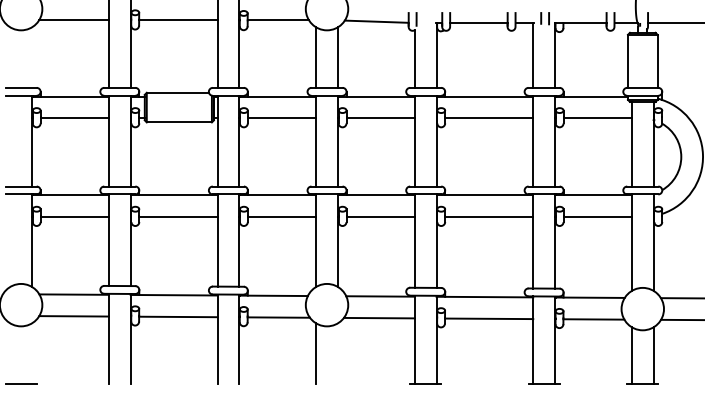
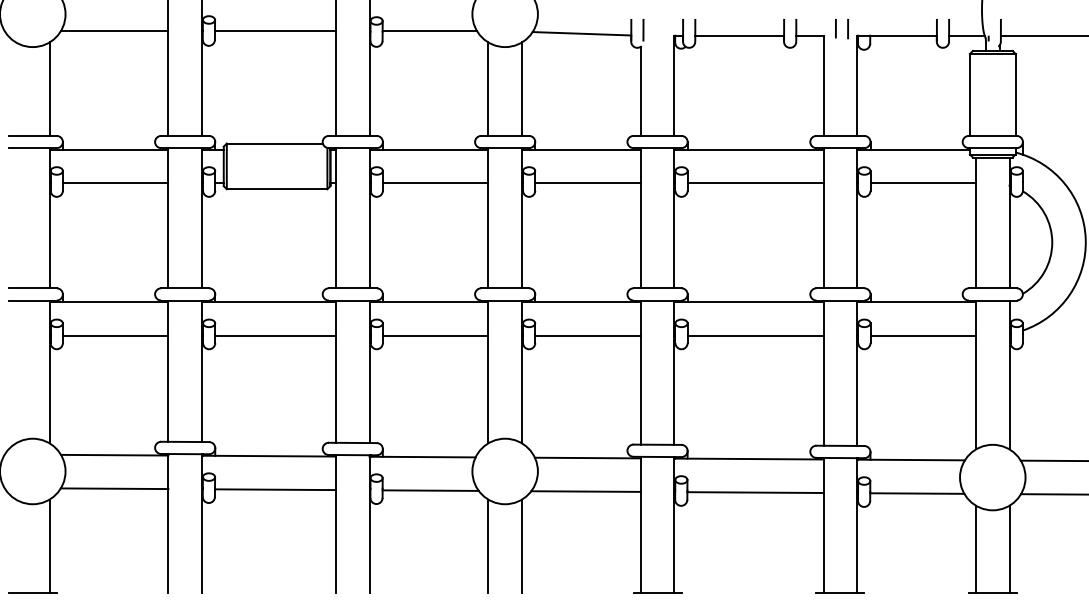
line: (32, 57) -> (50, 89), added
line: (32, 353) -> (50, 546), added
line: (337, 353) -> (521, 546), added

